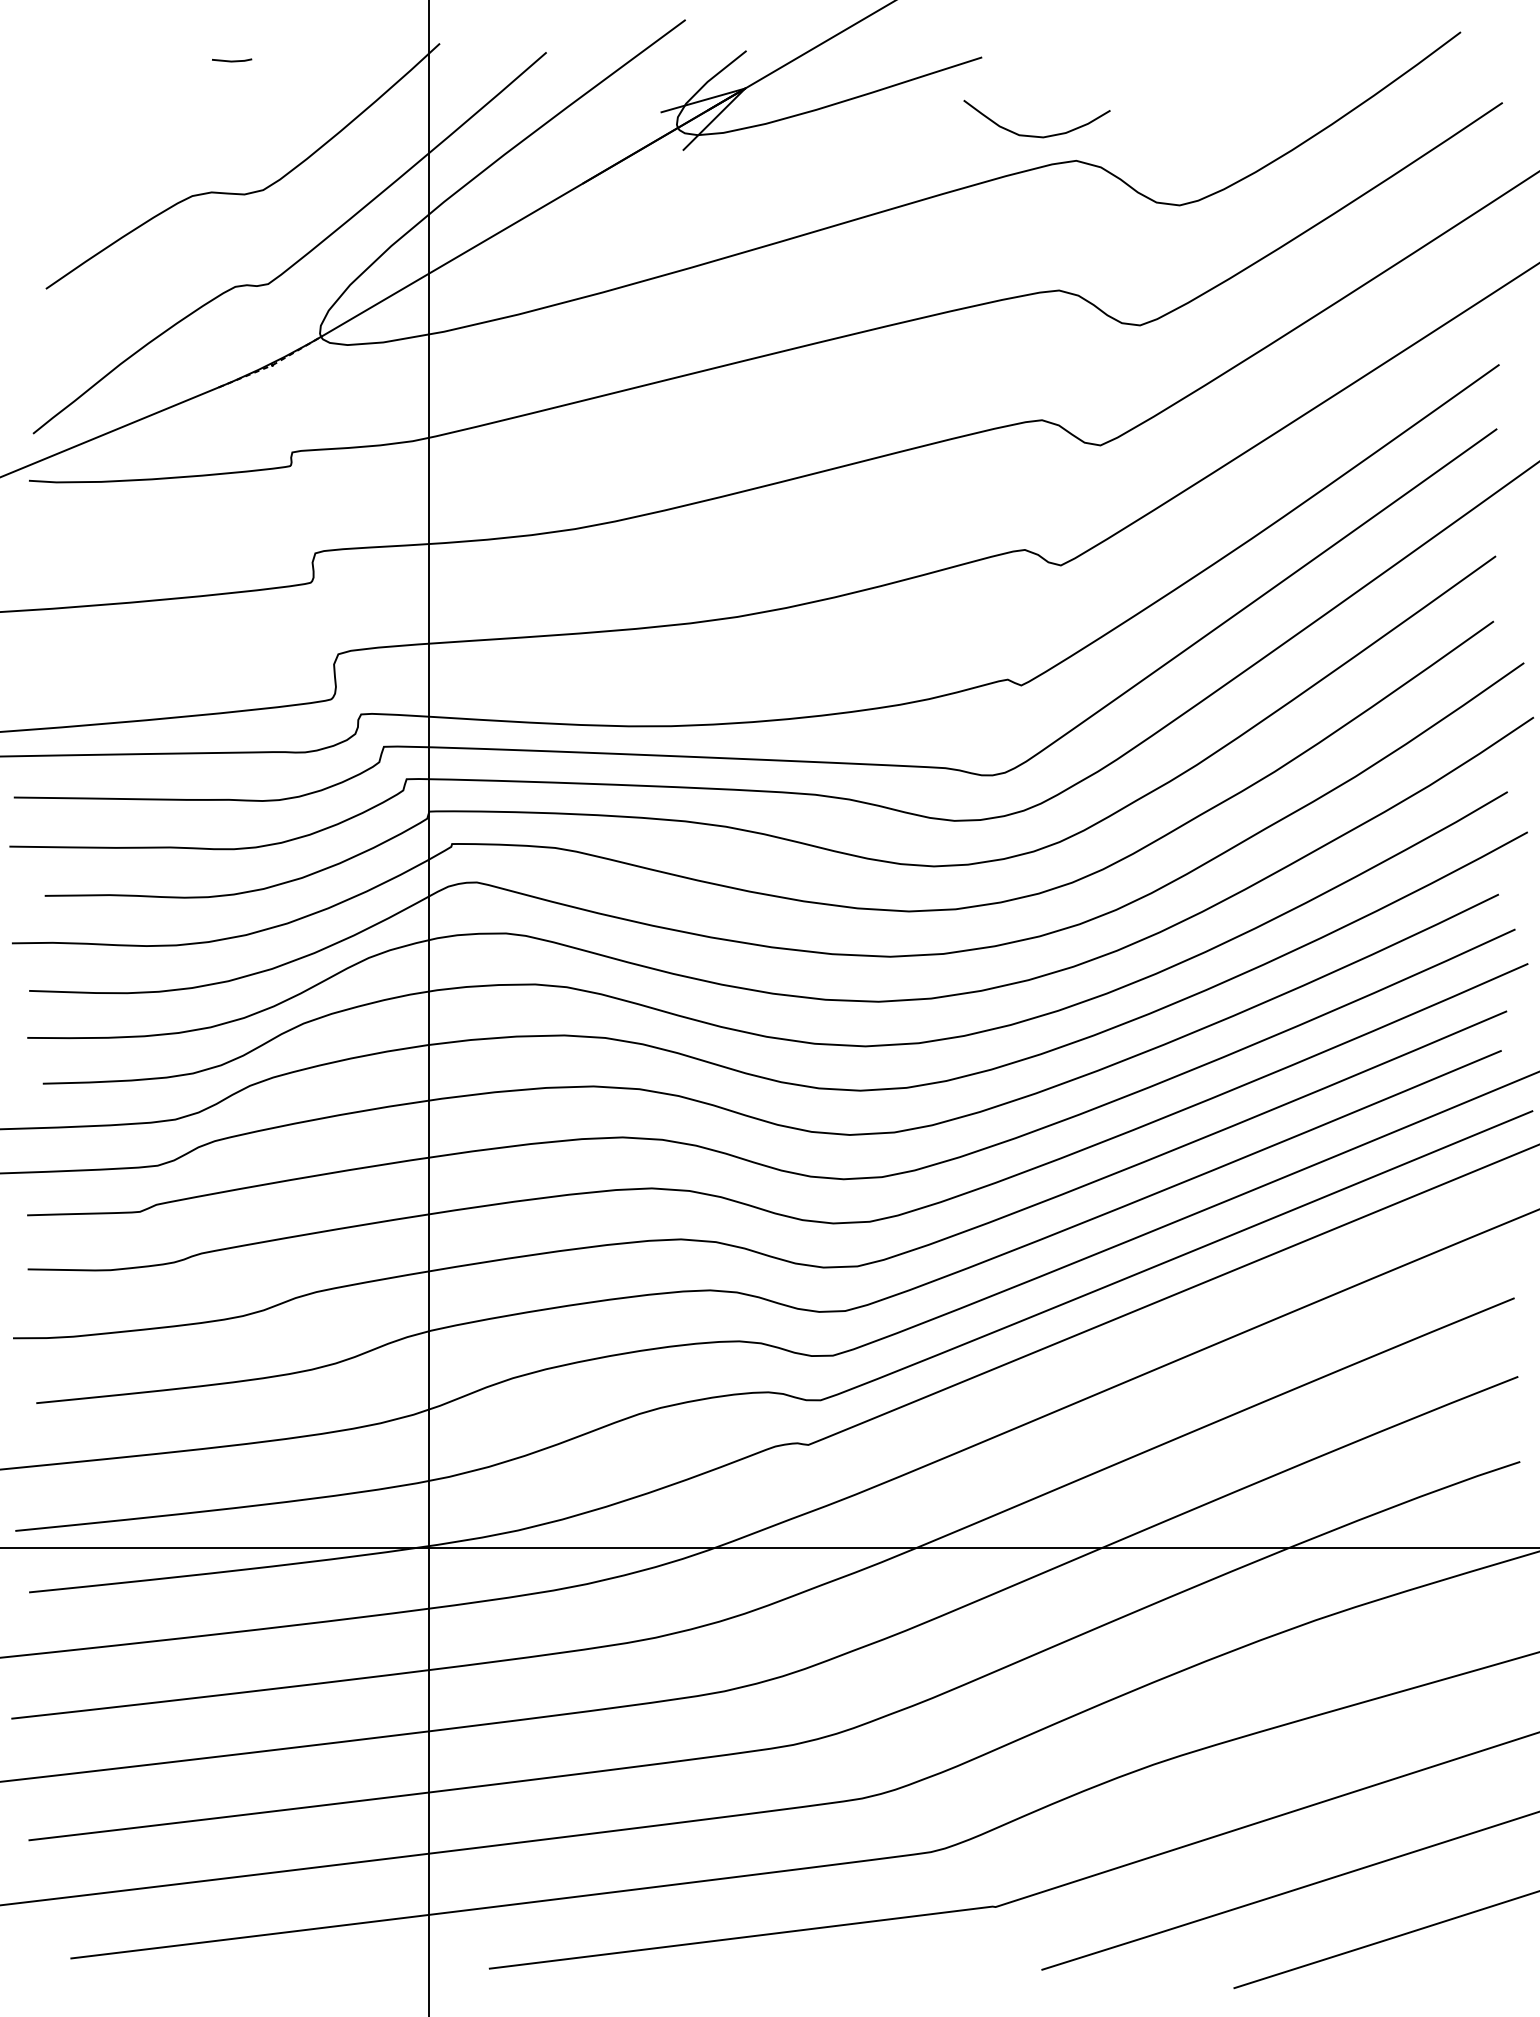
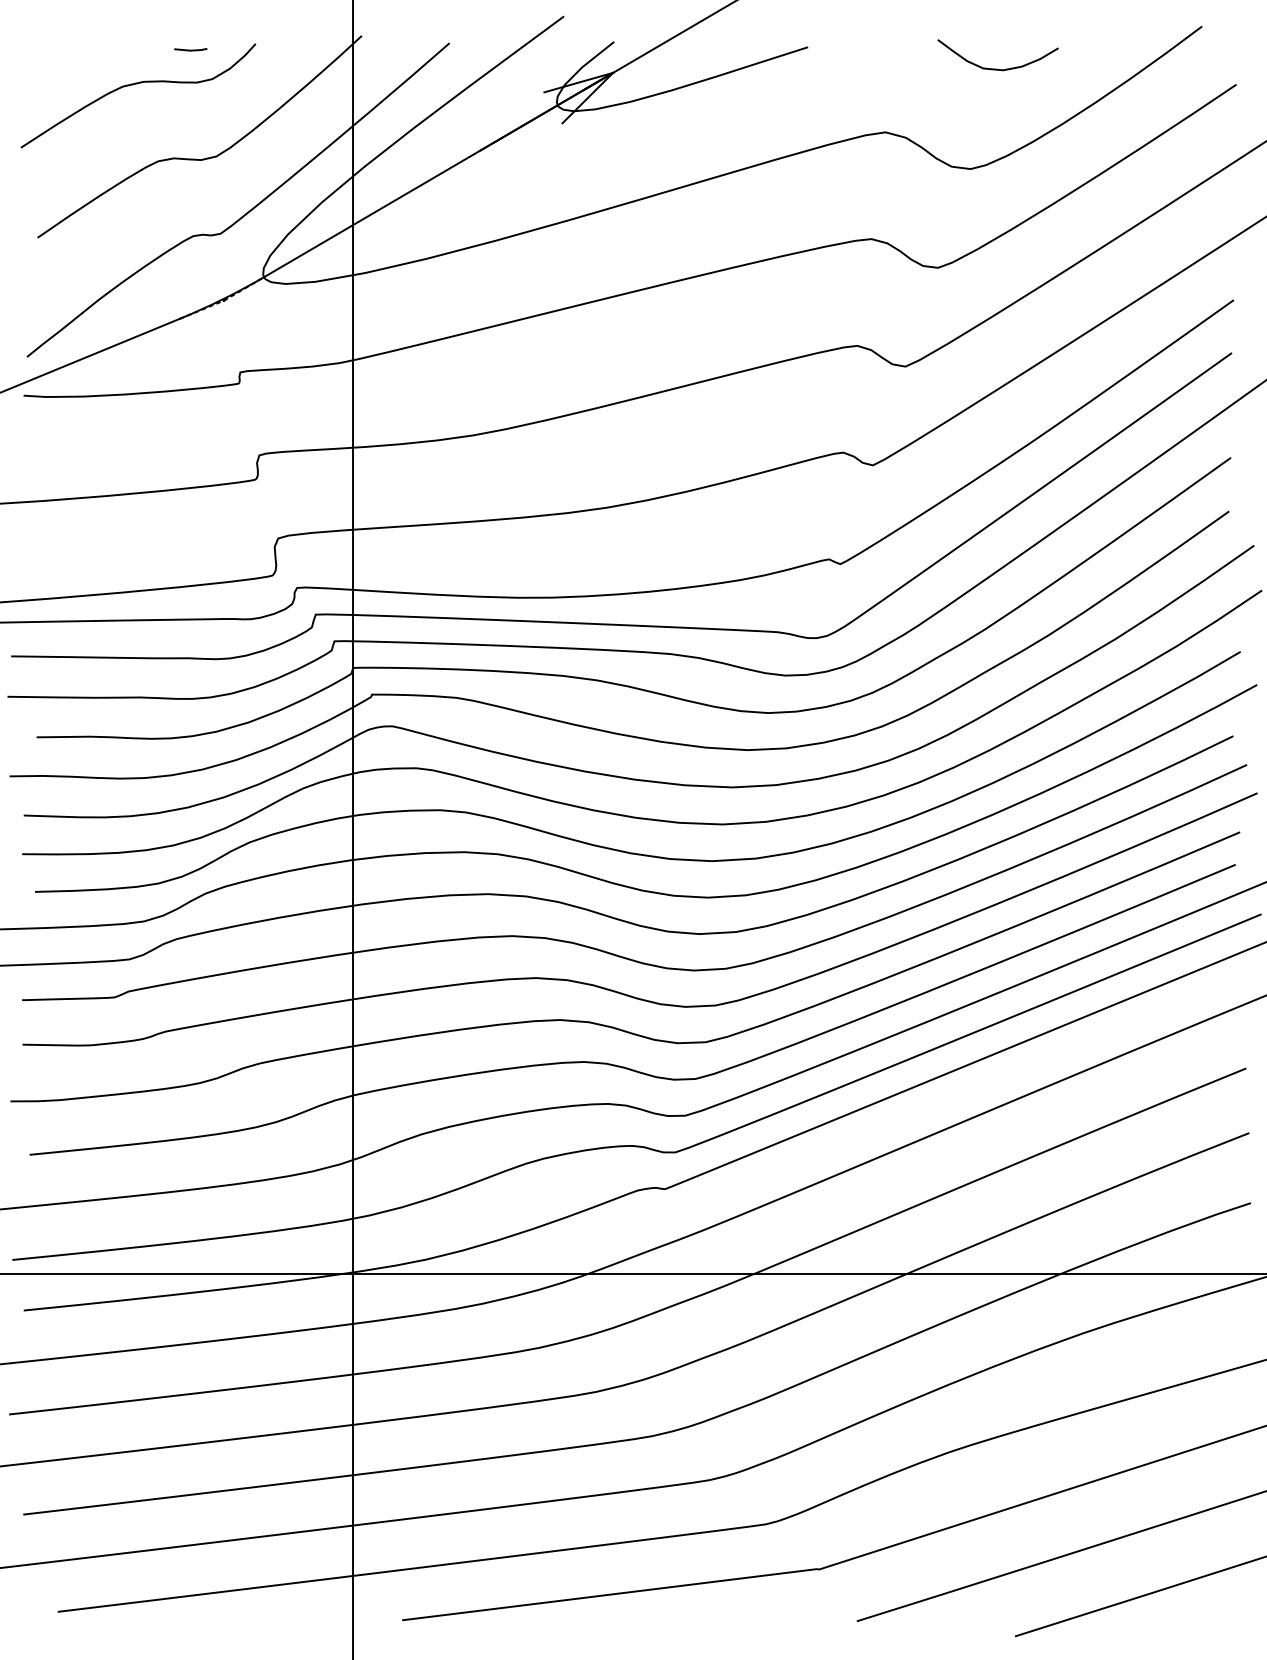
curve: (166, 102) -> (136, 84), added
curve: (1036, 135) -> (997, 68), moved

